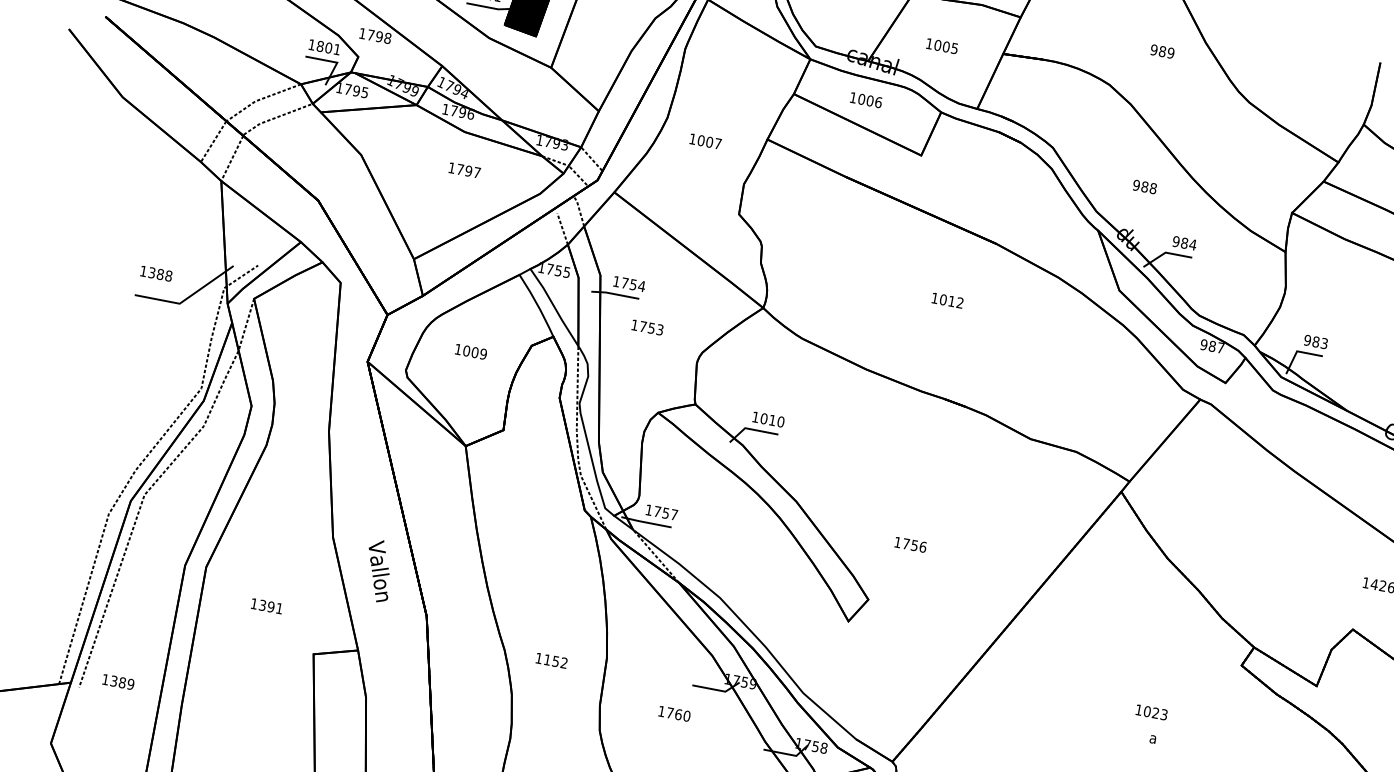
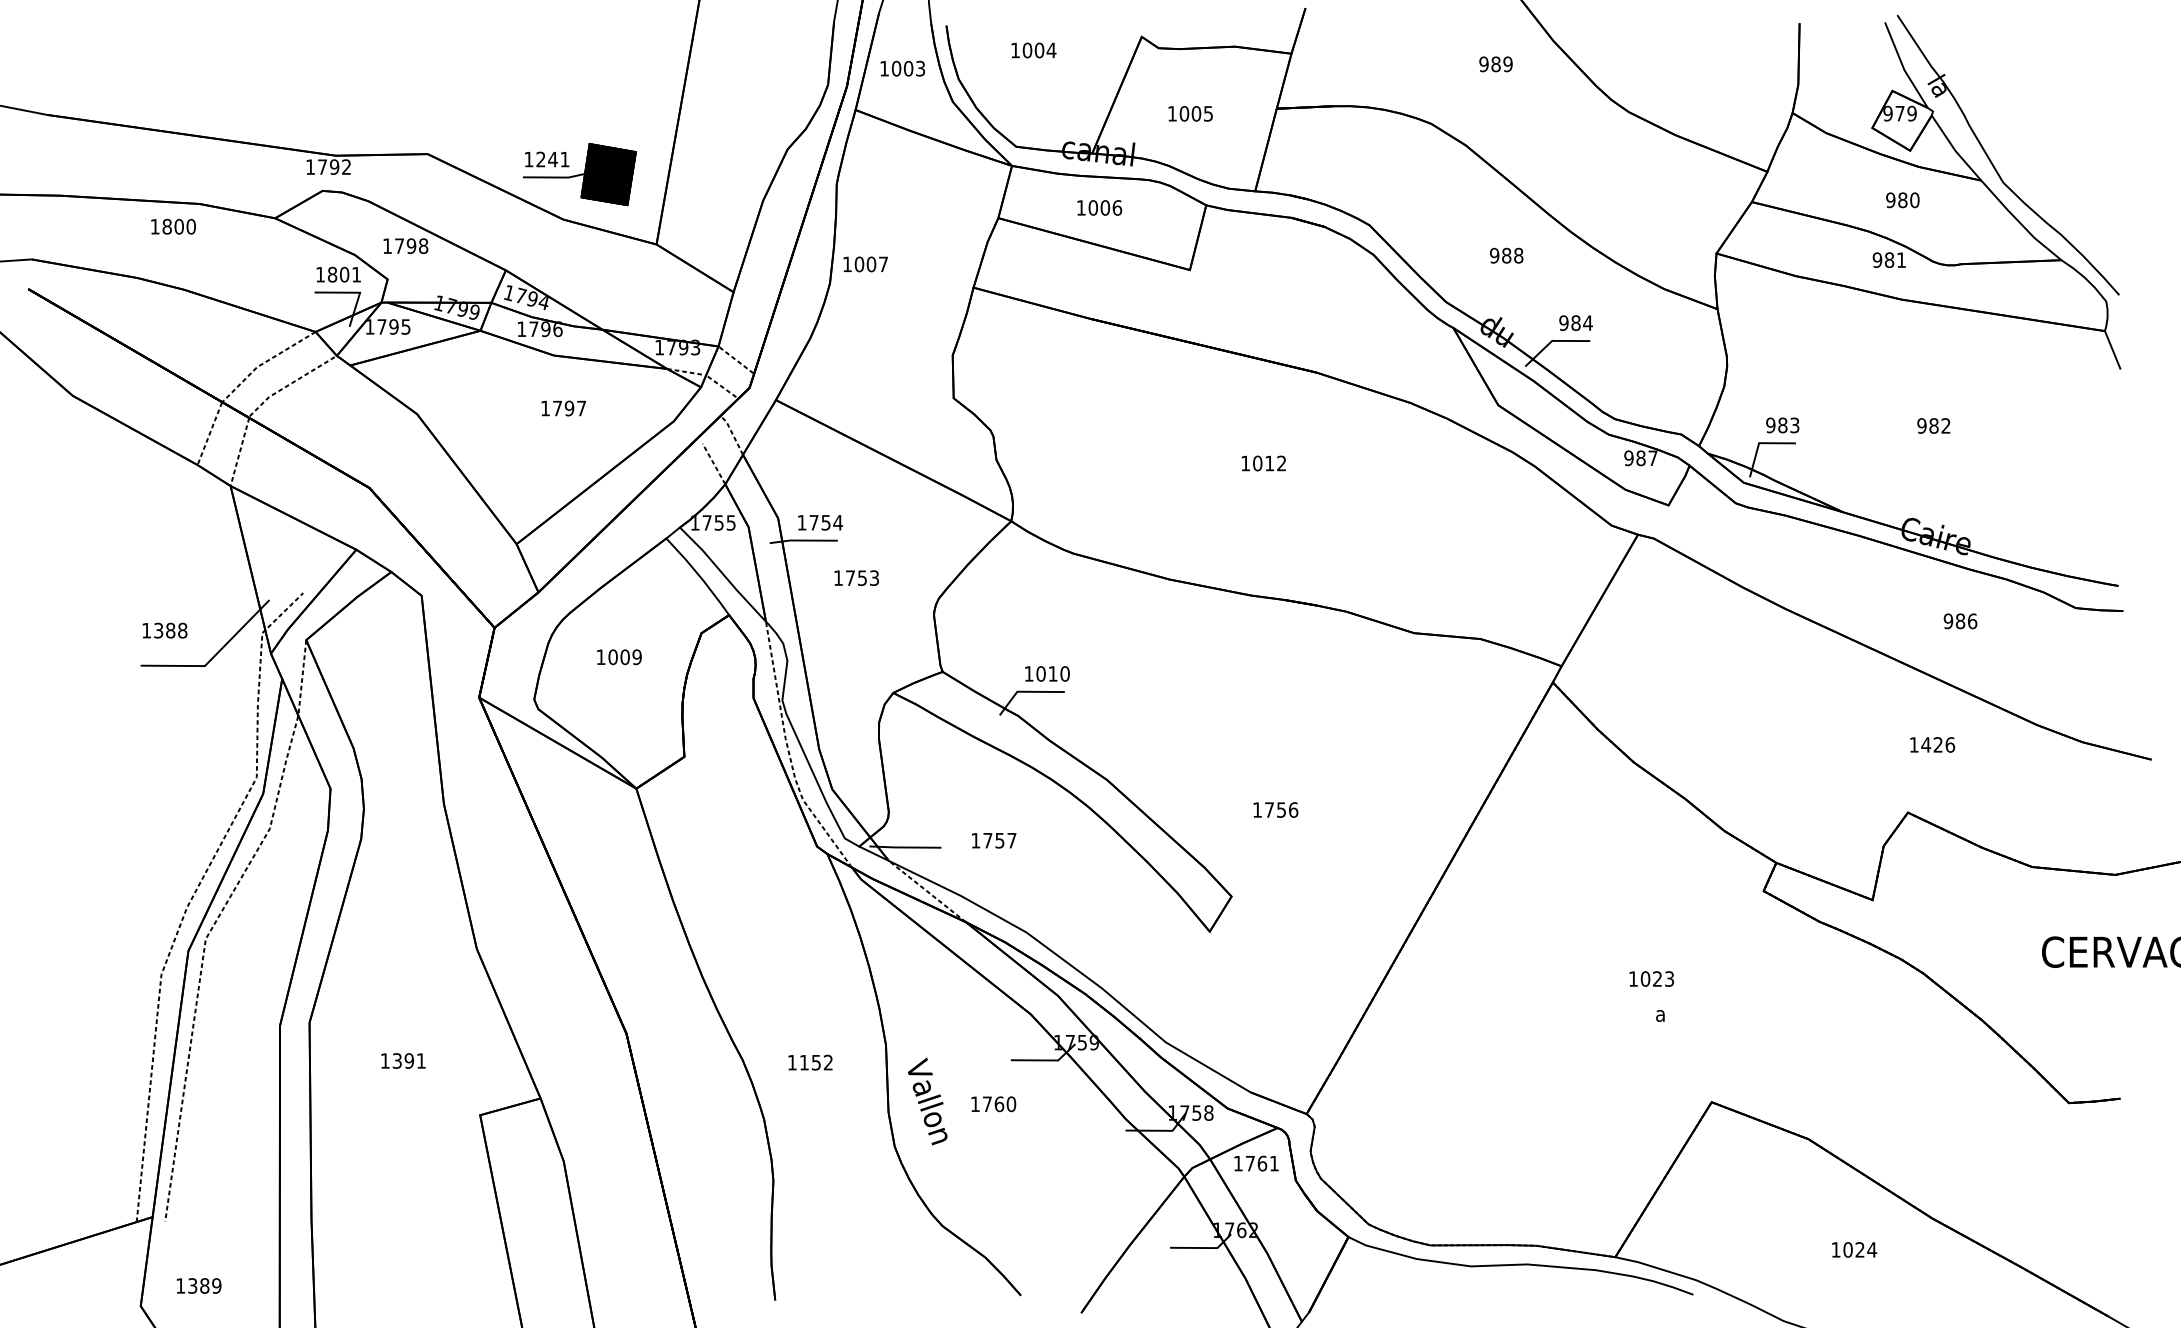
text: (705, 141) -> (865, 264), moved
text: (662, 512) -> (994, 840), moved
text: (378, 571) -> (927, 1101), moved
text: (118, 681) -> (198, 1285), moved

